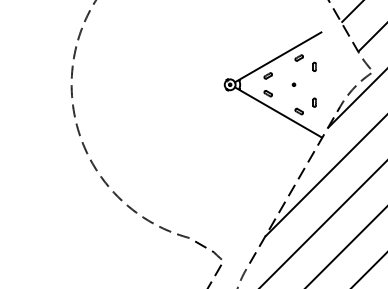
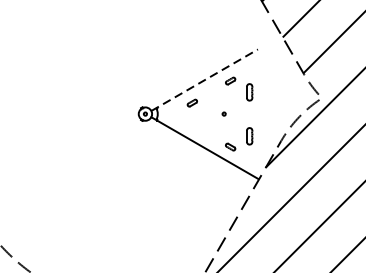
line: (278, 57) -> (205, 80), solid -> dashed
part: (314, 66) -> (249, 91), size x1.6
part: (267, 93) -> (191, 124), removed
part: (314, 102) -> (249, 135), size x1.6

